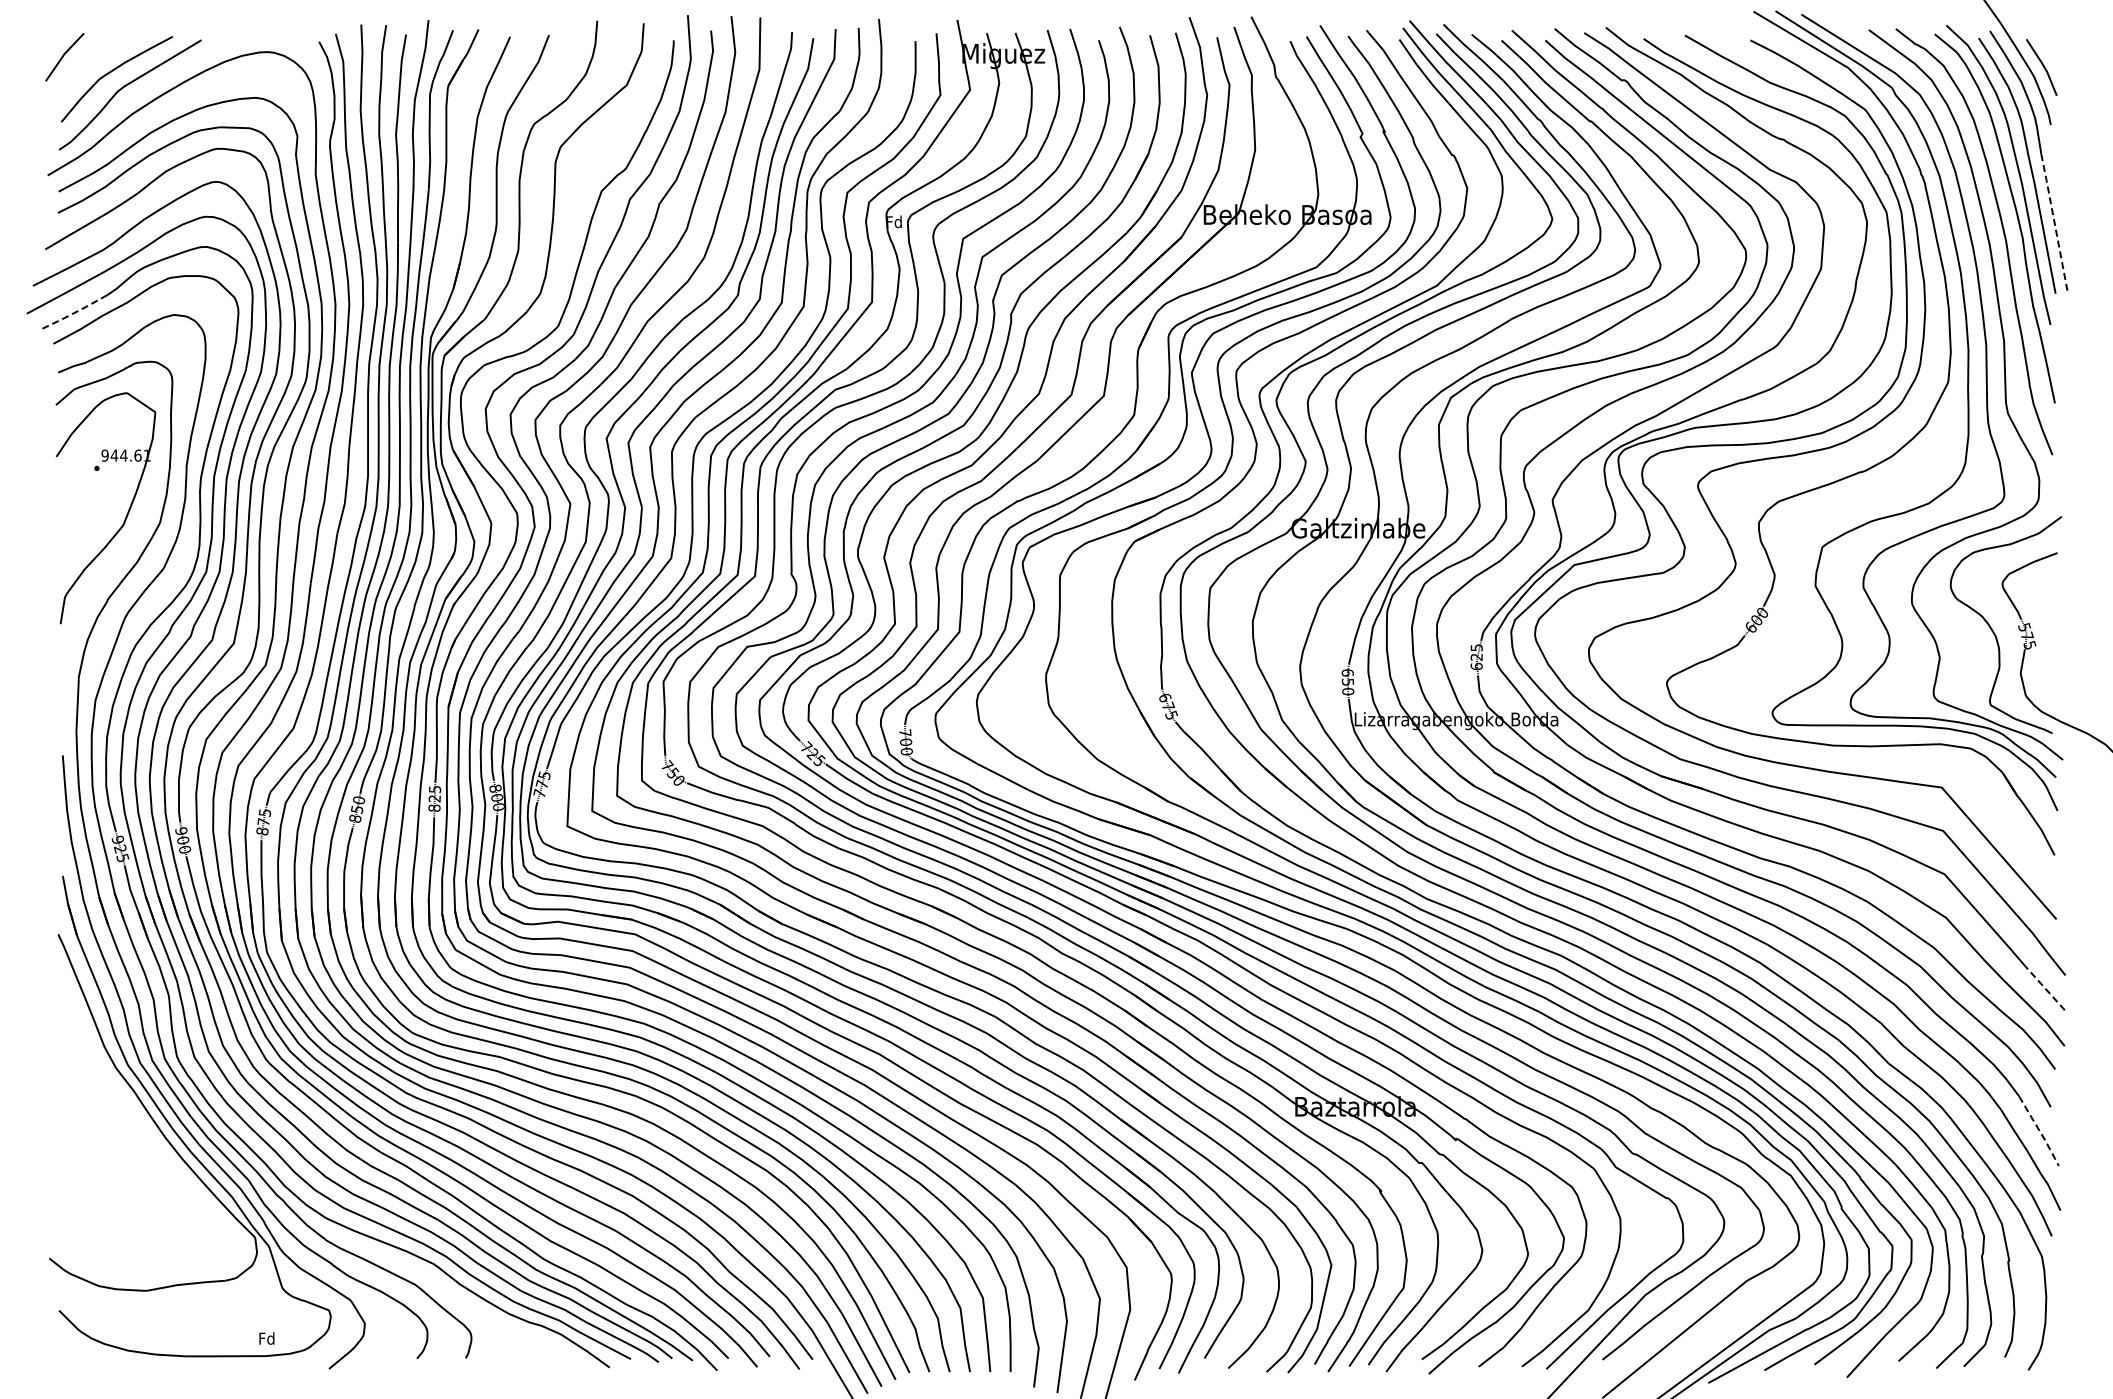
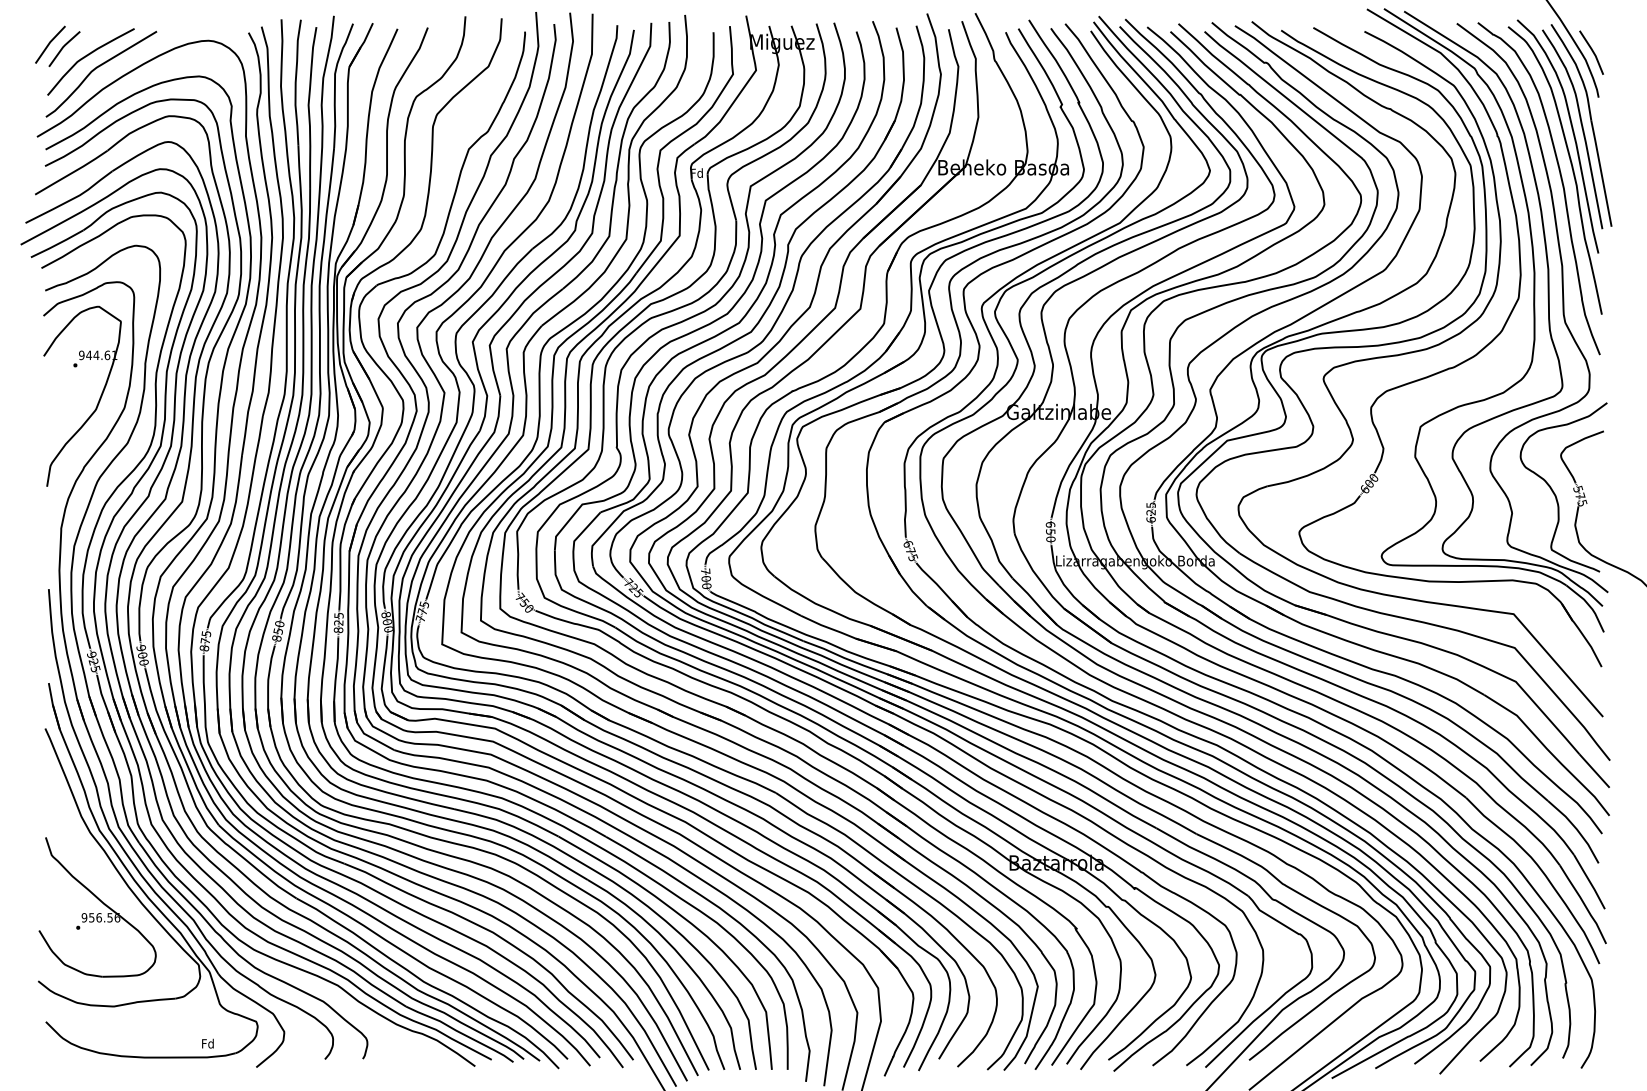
line: (81, 61) -> (63, 48), added
line: (2054, 221) -> (1601, 172), dashed -> solid
line: (73, 313) -> (57, 244), dashed -> solid
line: (2044, 987) -> (1593, 770), dashed -> solid
line: (2039, 1131) -> (1589, 882), dashed -> solid
part: (128, 1170) -> (100, 912), added

